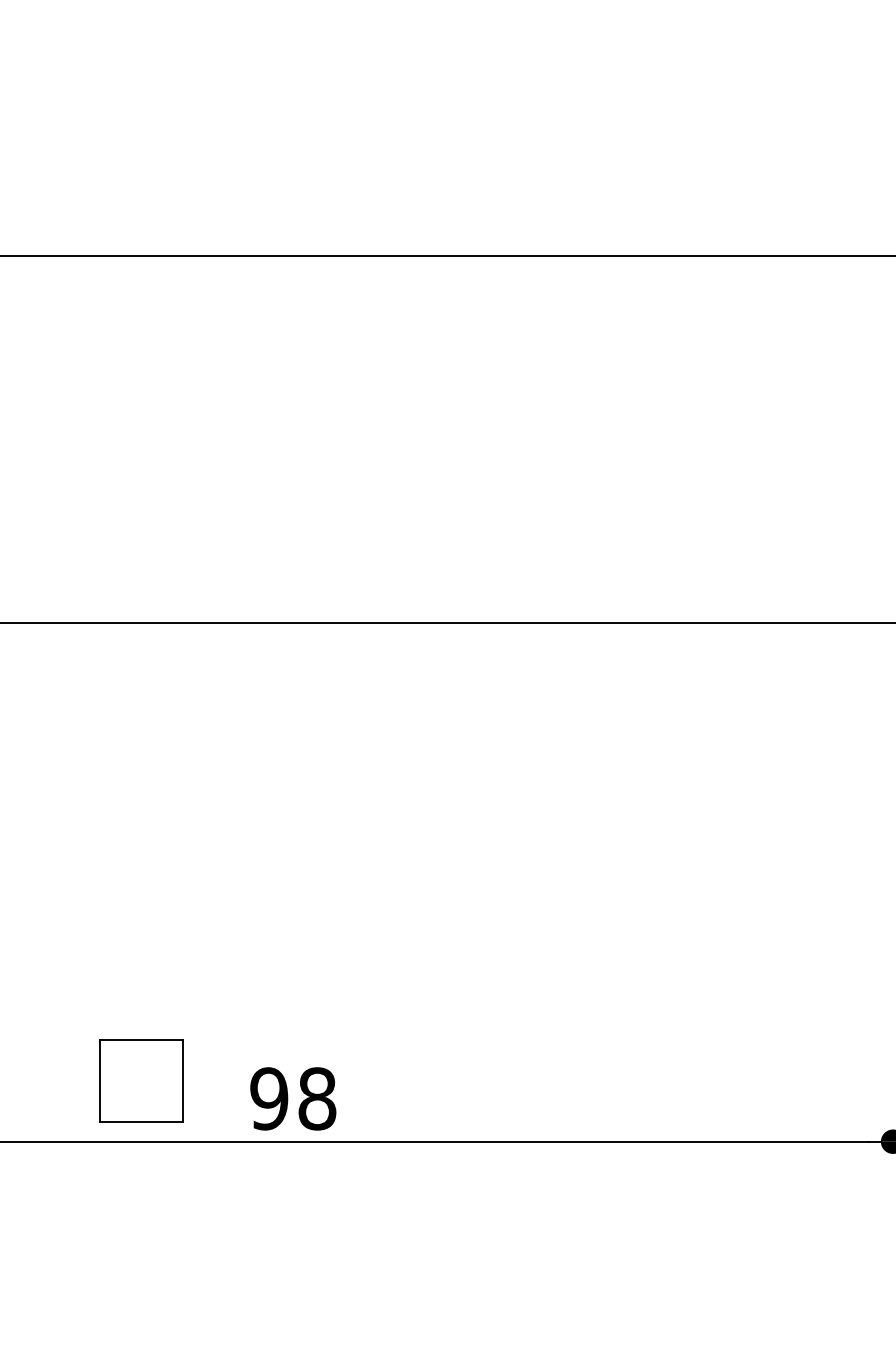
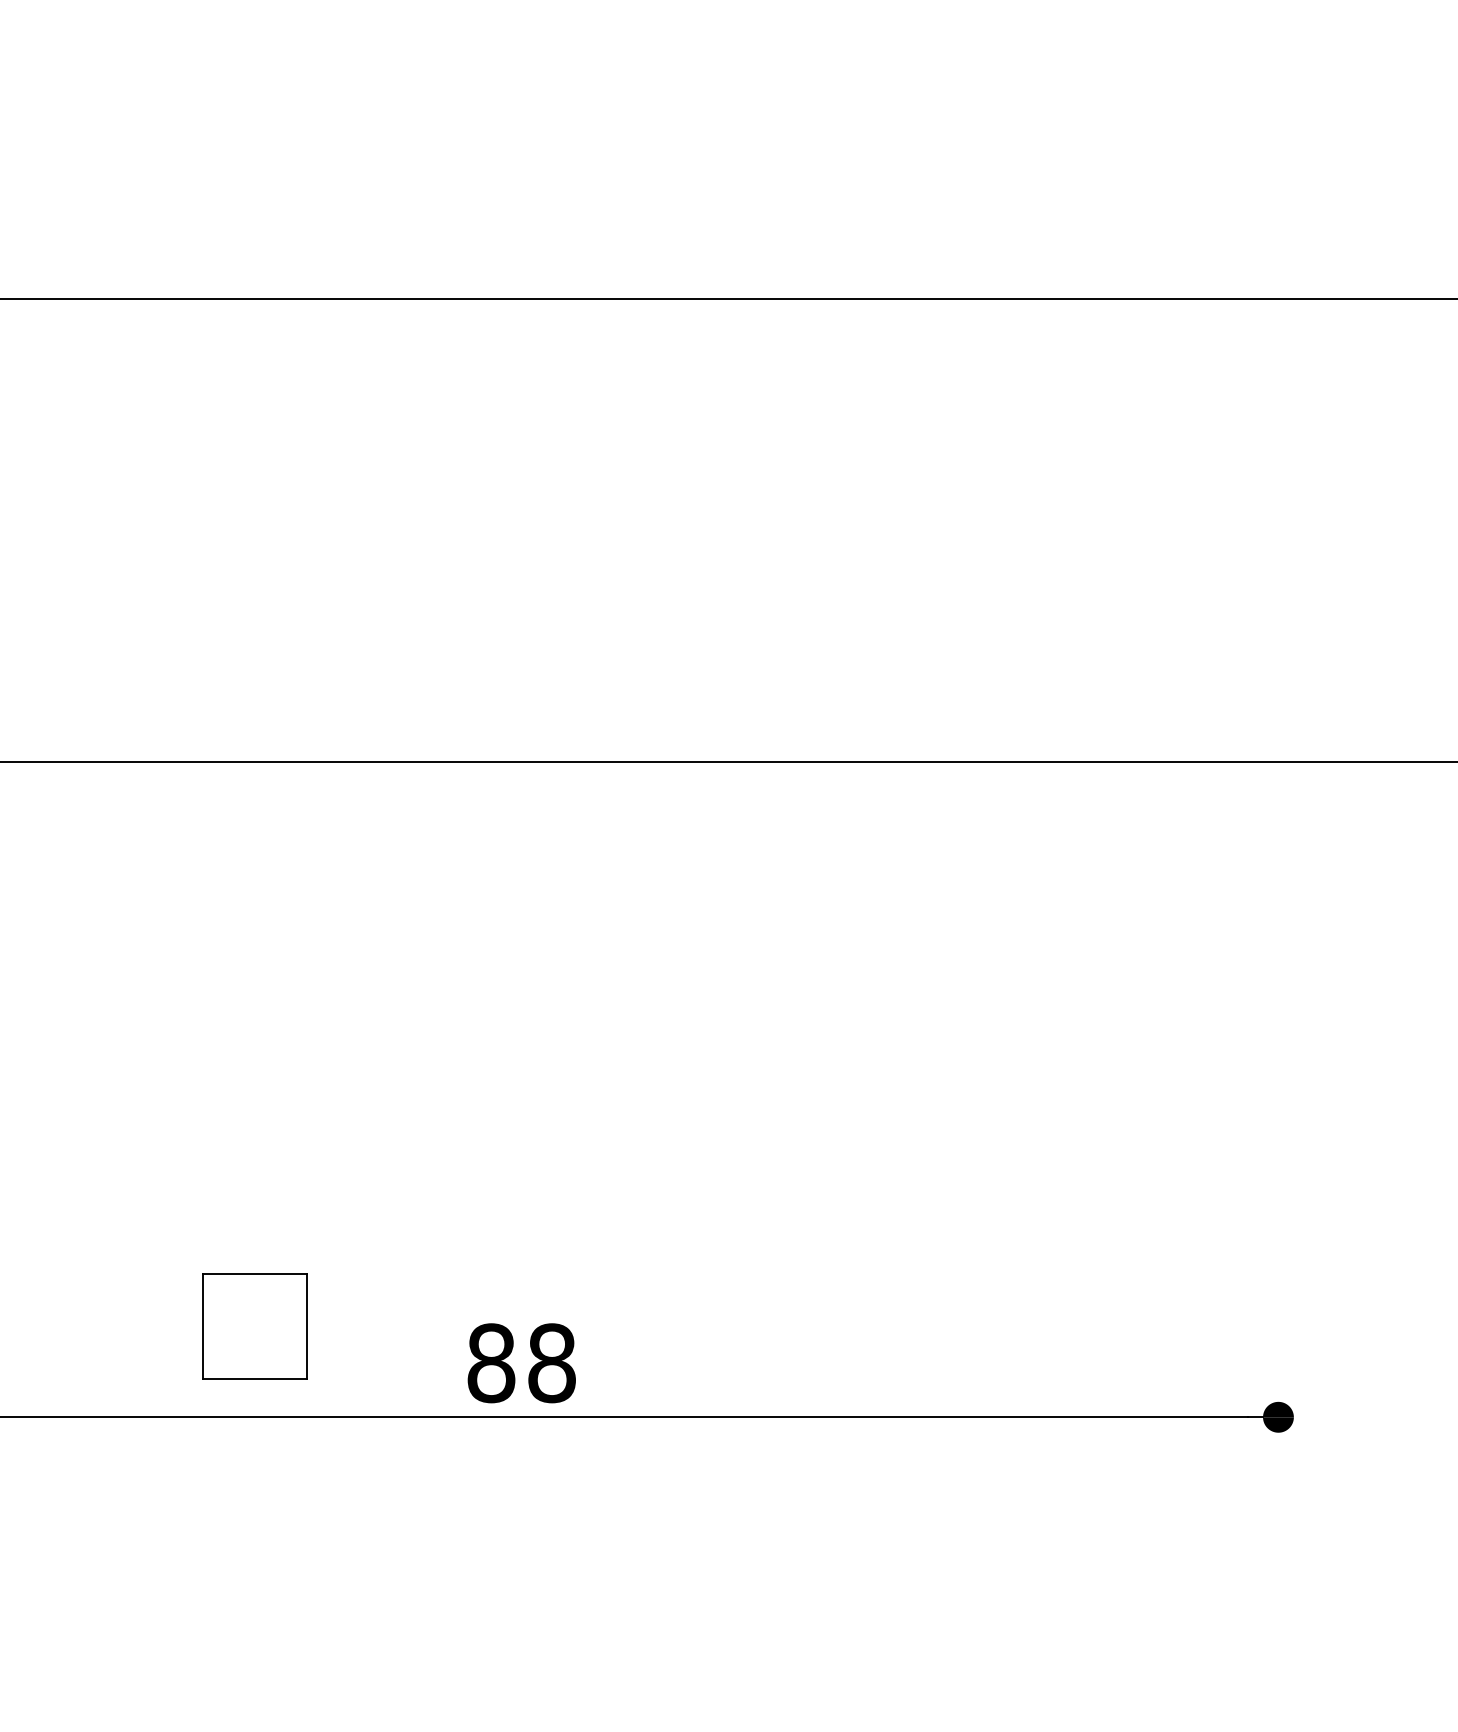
part: (141, 1080) -> (254, 1326), moved
text: (269, 1099) -> (491, 1363), 98 -> 88

